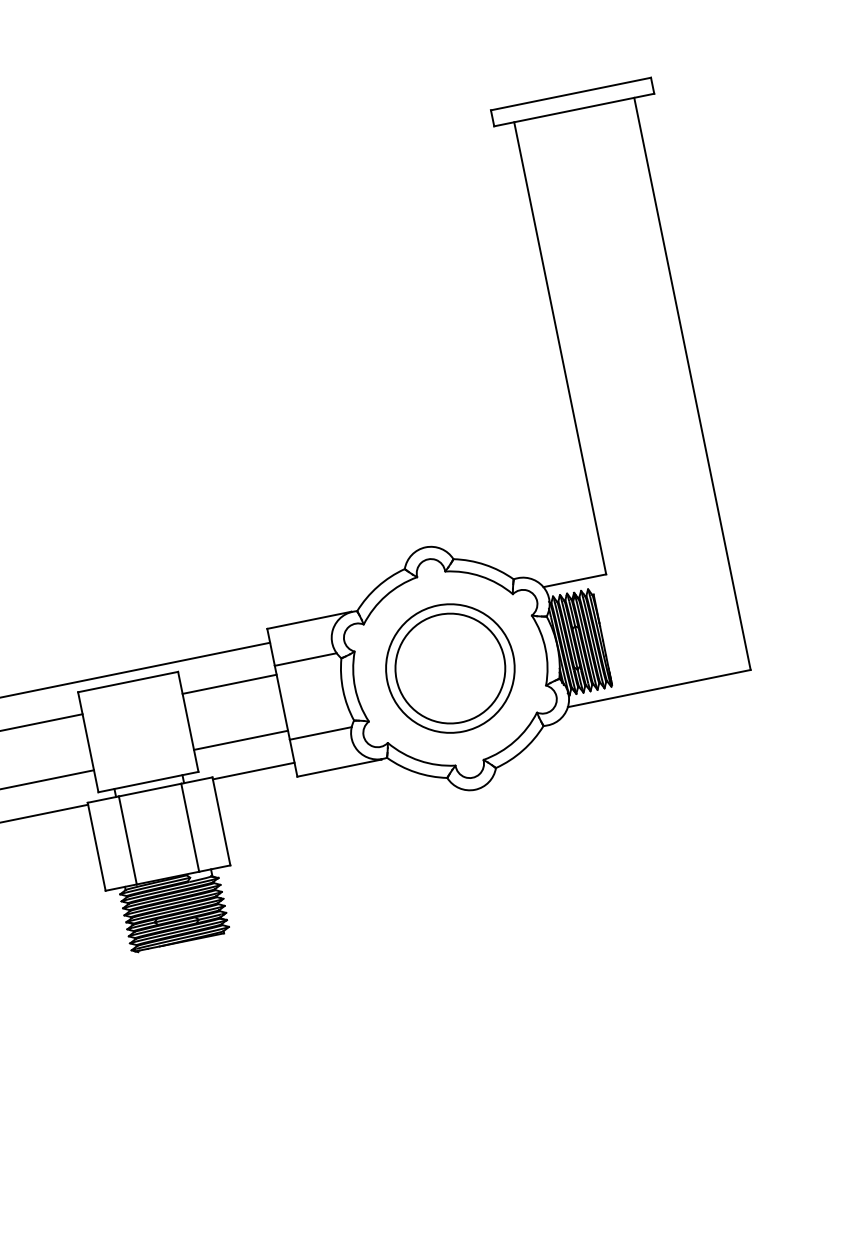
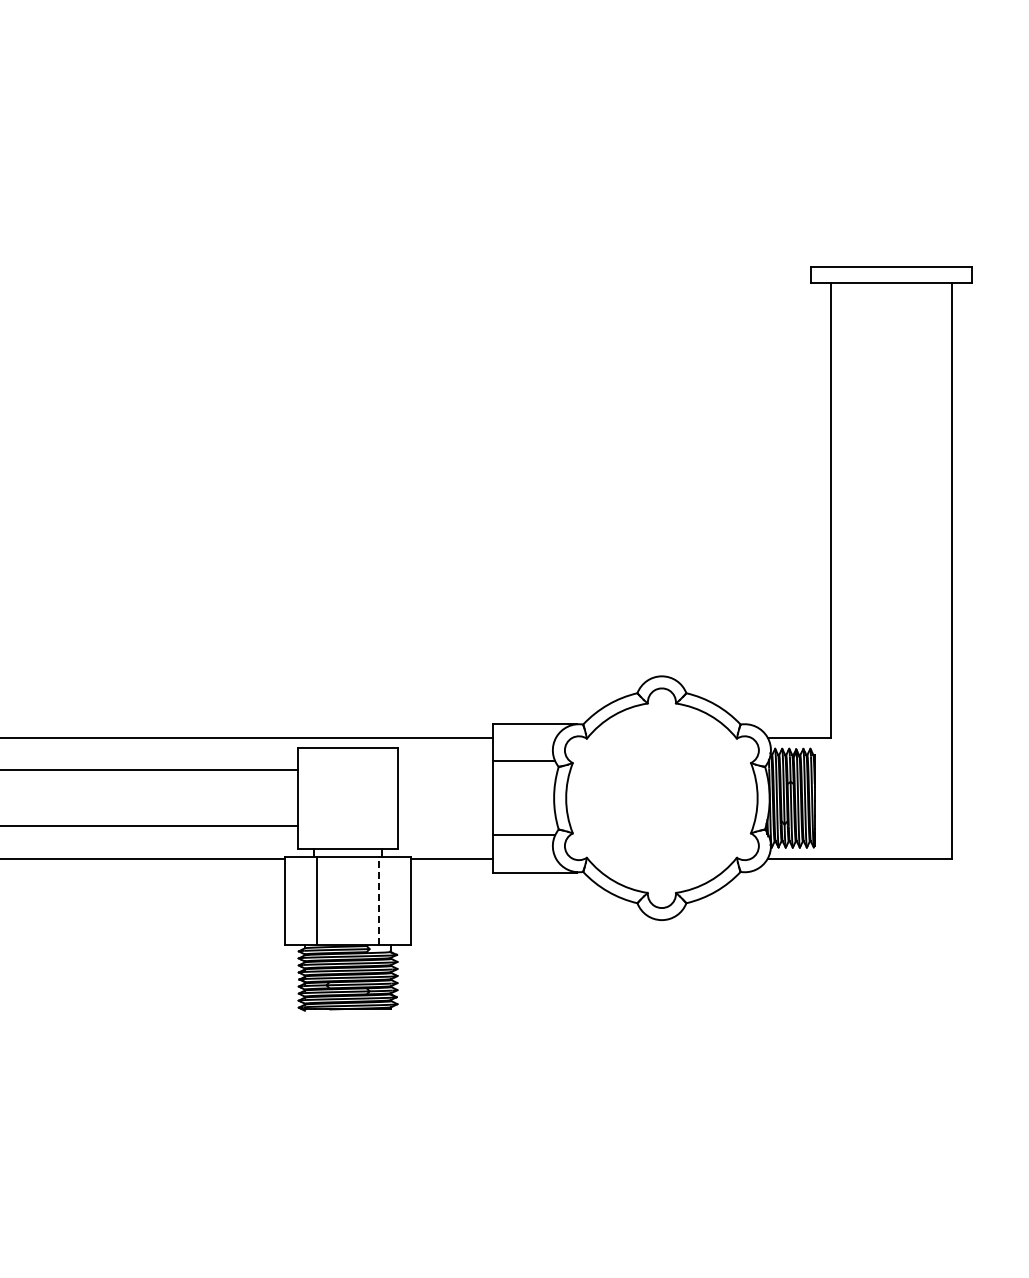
part: (450, 668) -> (661, 798), removed
line: (229, 684) -> (445, 770), removed
line: (240, 740) -> (445, 826), removed
line: (190, 827) -> (379, 900), solid -> dashed

